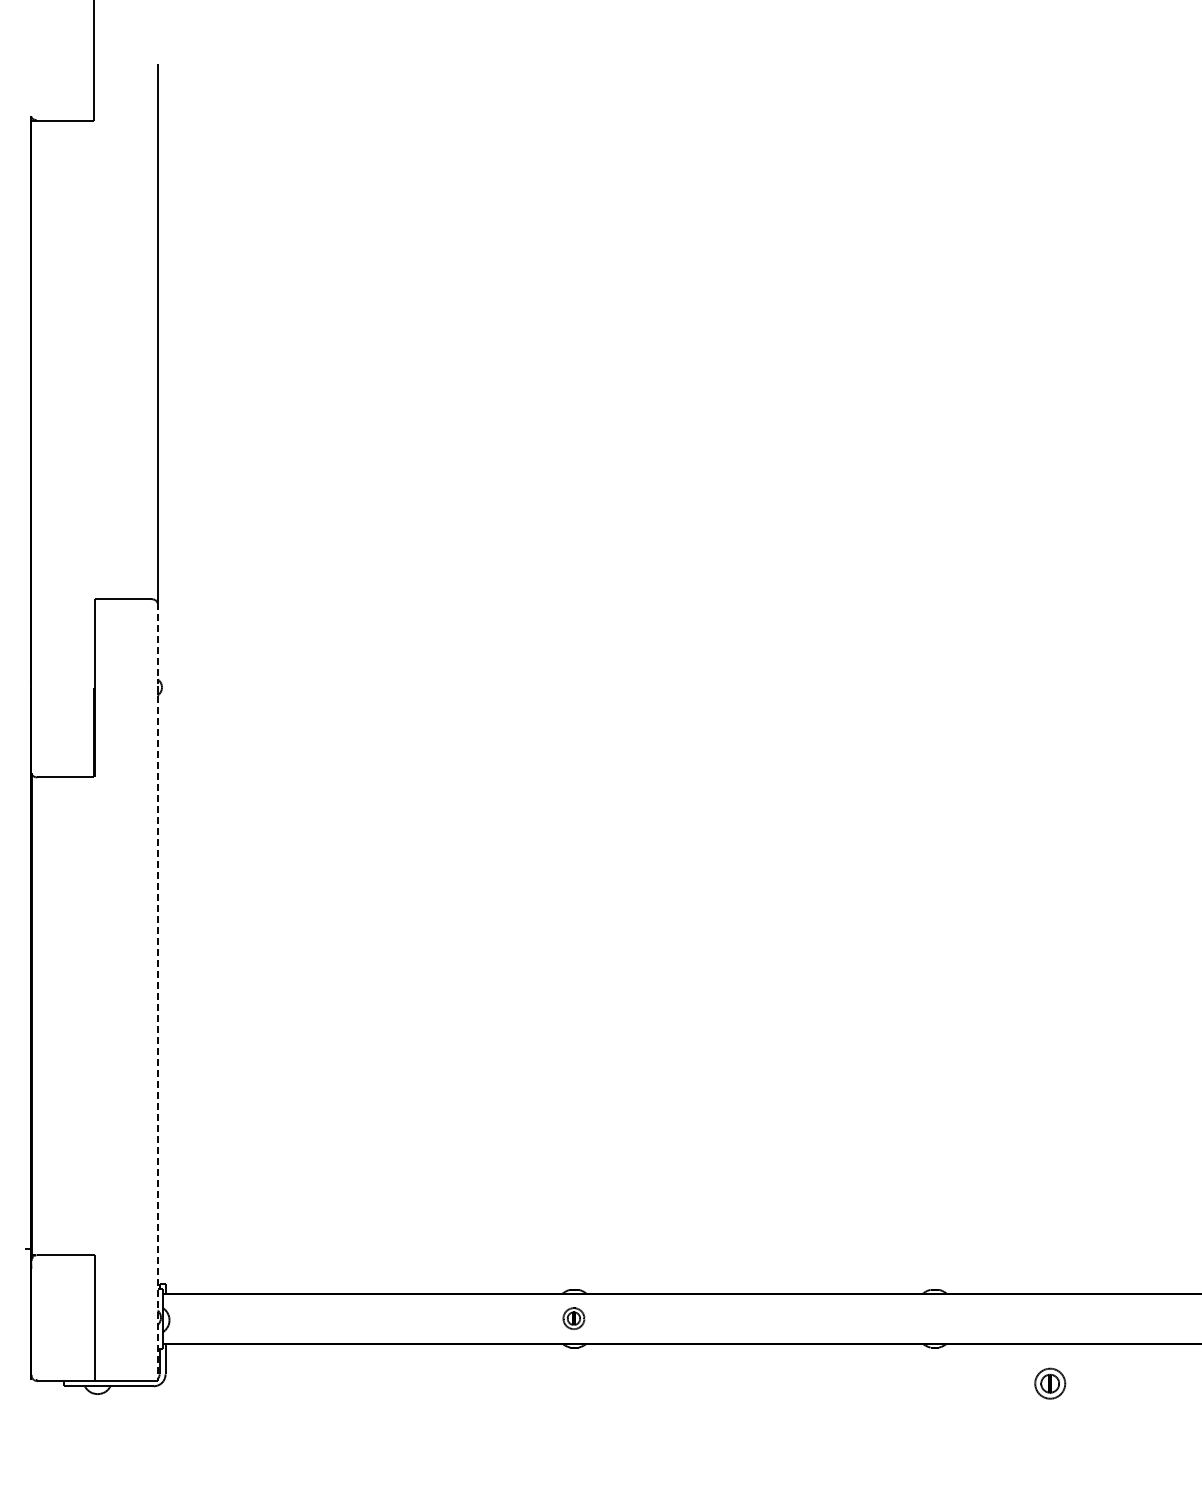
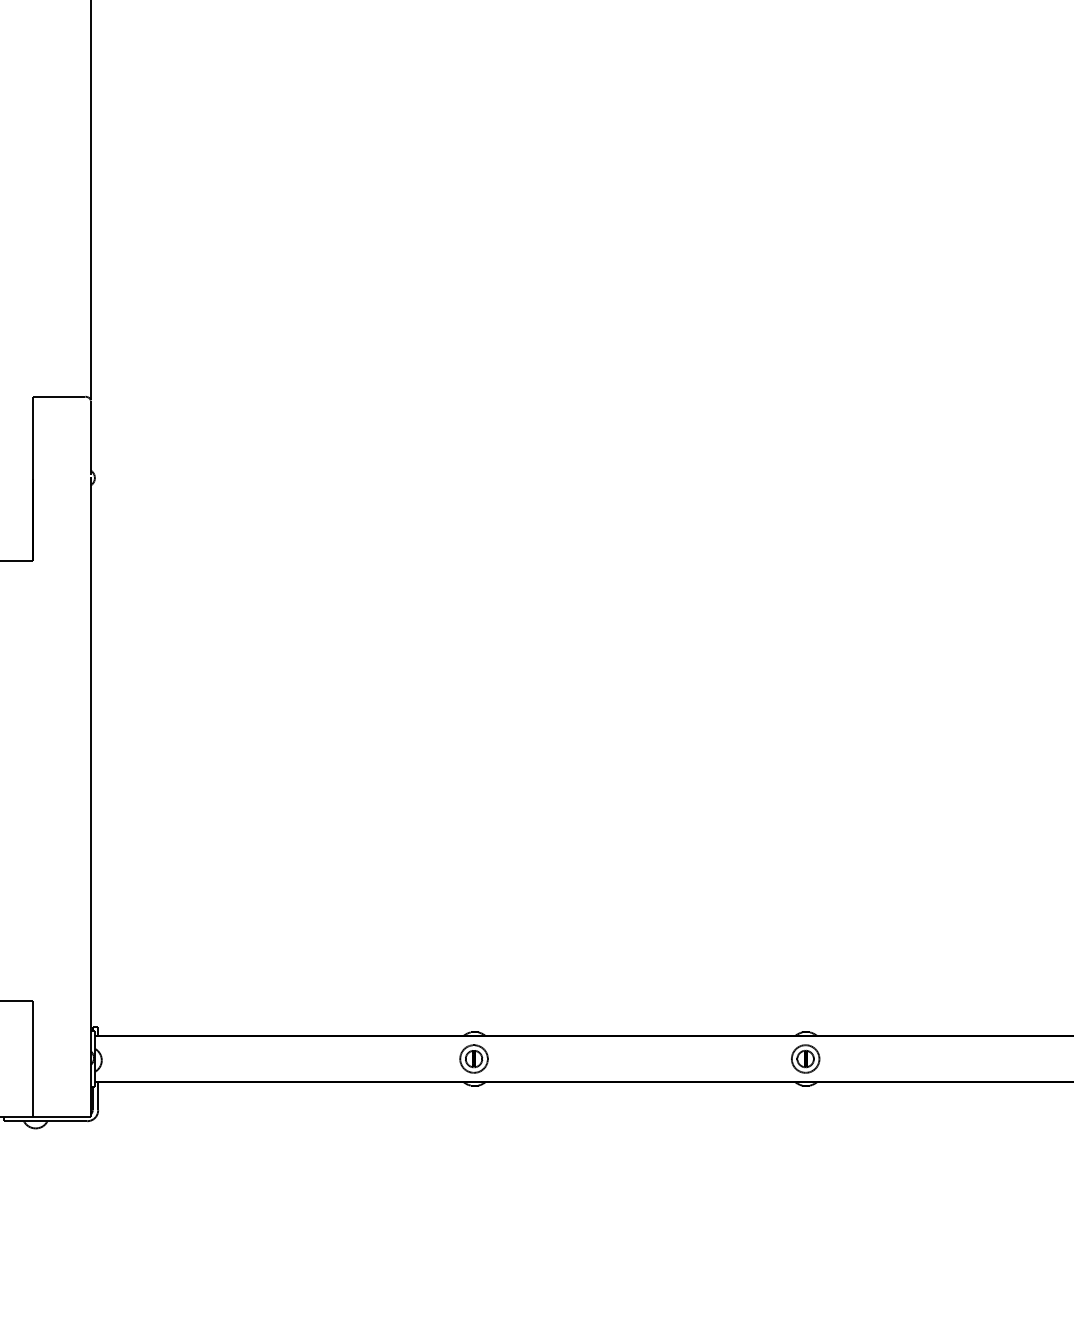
line: (157, 641) -> (90, 435), dashed -> solid
line: (157, 1038) -> (90, 801), dashed -> solid
part: (573, 1318) -> (473, 1058), size x1.43
part: (1050, 1383) -> (805, 1058), moved

